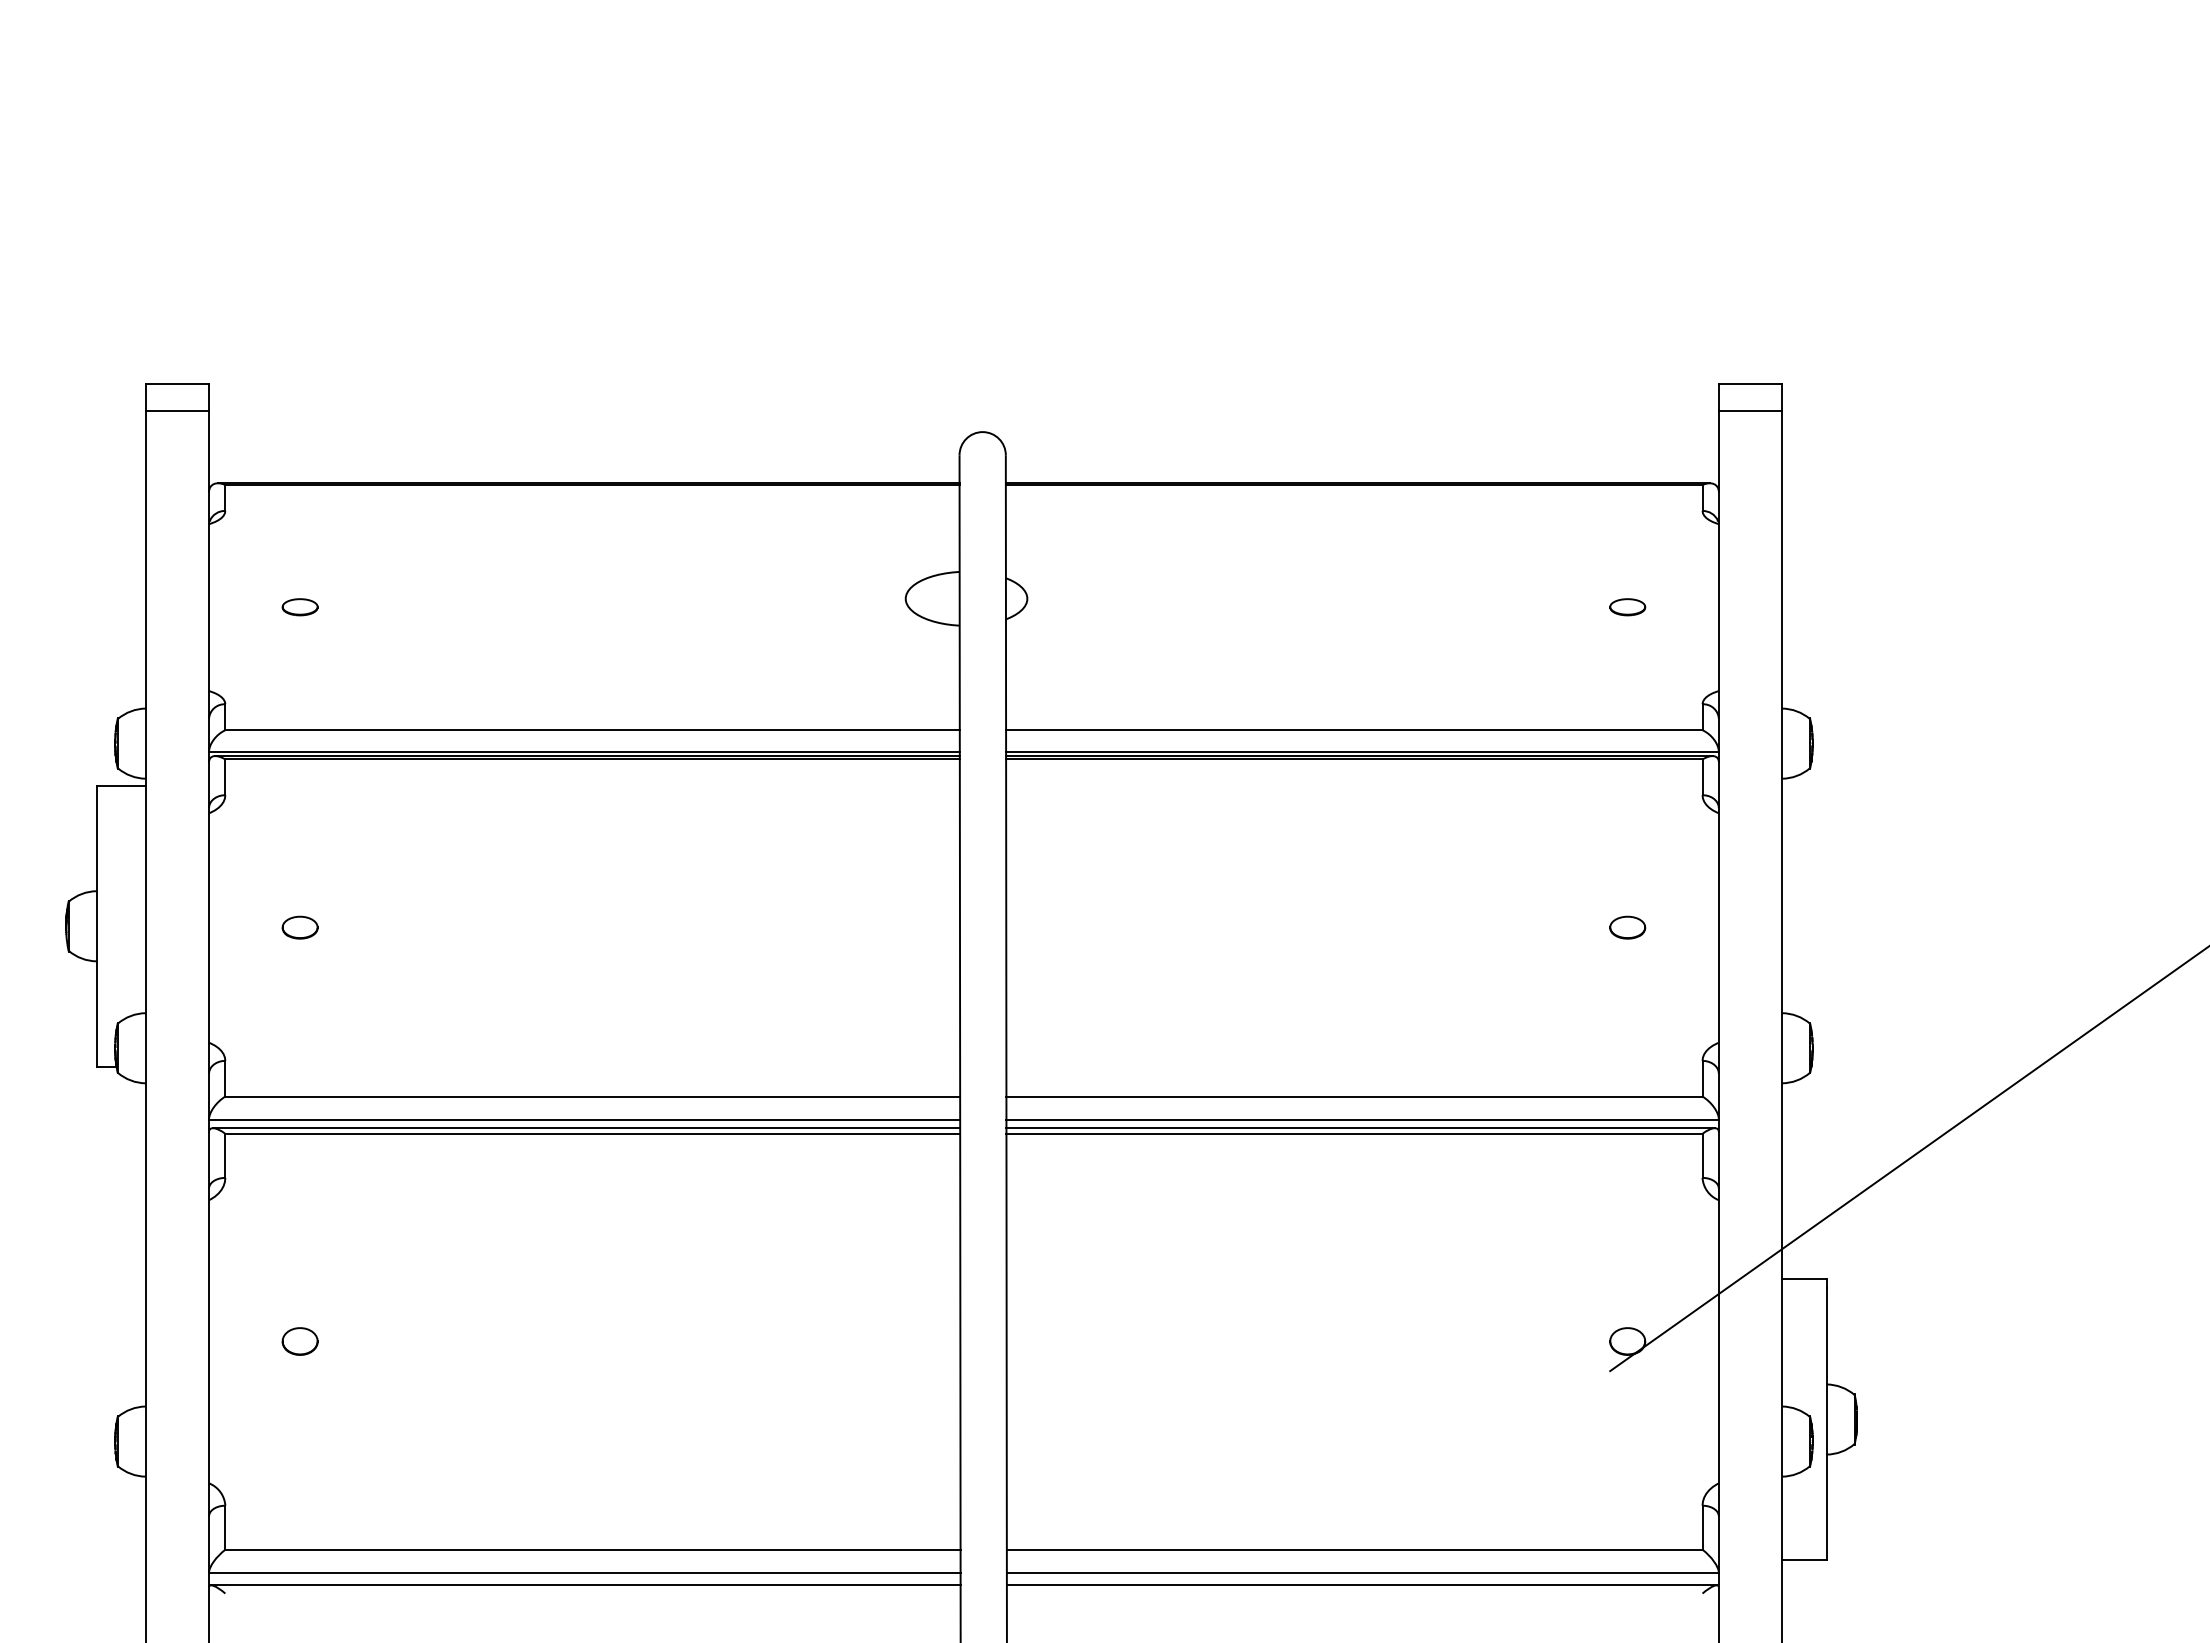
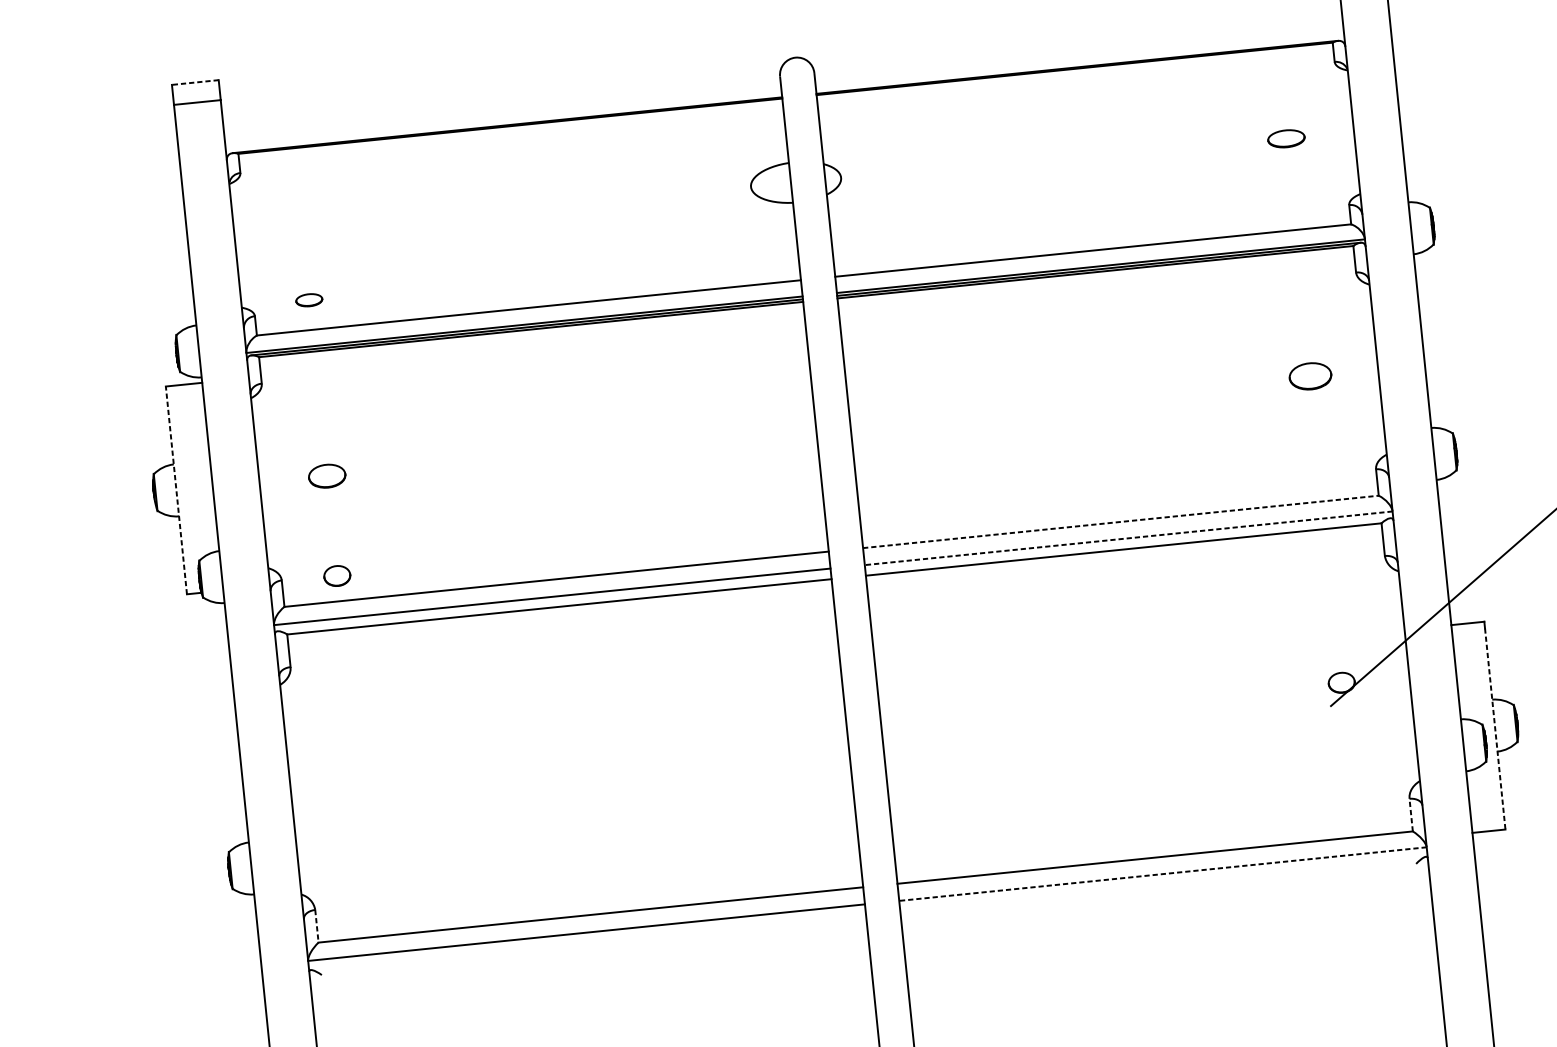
line: (177, 383) -> (195, 82), solid -> dashed
part: (299, 607) -> (308, 300), moved
part: (1627, 607) -> (1286, 139), size x1.4
line: (96, 925) -> (176, 489), solid -> dashed
part: (299, 927) -> (326, 476), size x1.4
part: (1627, 927) -> (1310, 376), size x1.6
line: (1354, 1096) -> (1120, 521), solid -> dashed
line: (1362, 1119) -> (1128, 538), solid -> dashed
line: (586, 1128) -> (554, 603), removed
line: (1360, 1128) -> (1127, 545), removed
part: (299, 1341) -> (336, 576), moved
line: (1826, 1424) -> (1495, 729), solid -> dashed
line: (1702, 1527) -> (1411, 814), solid -> dashed
line: (225, 1528) -> (317, 926), solid -> dashed
line: (1362, 1572) -> (1162, 873), solid -> dashed
line: (585, 1585) -> (588, 941), removed
line: (1361, 1585) -> (1162, 883), removed

